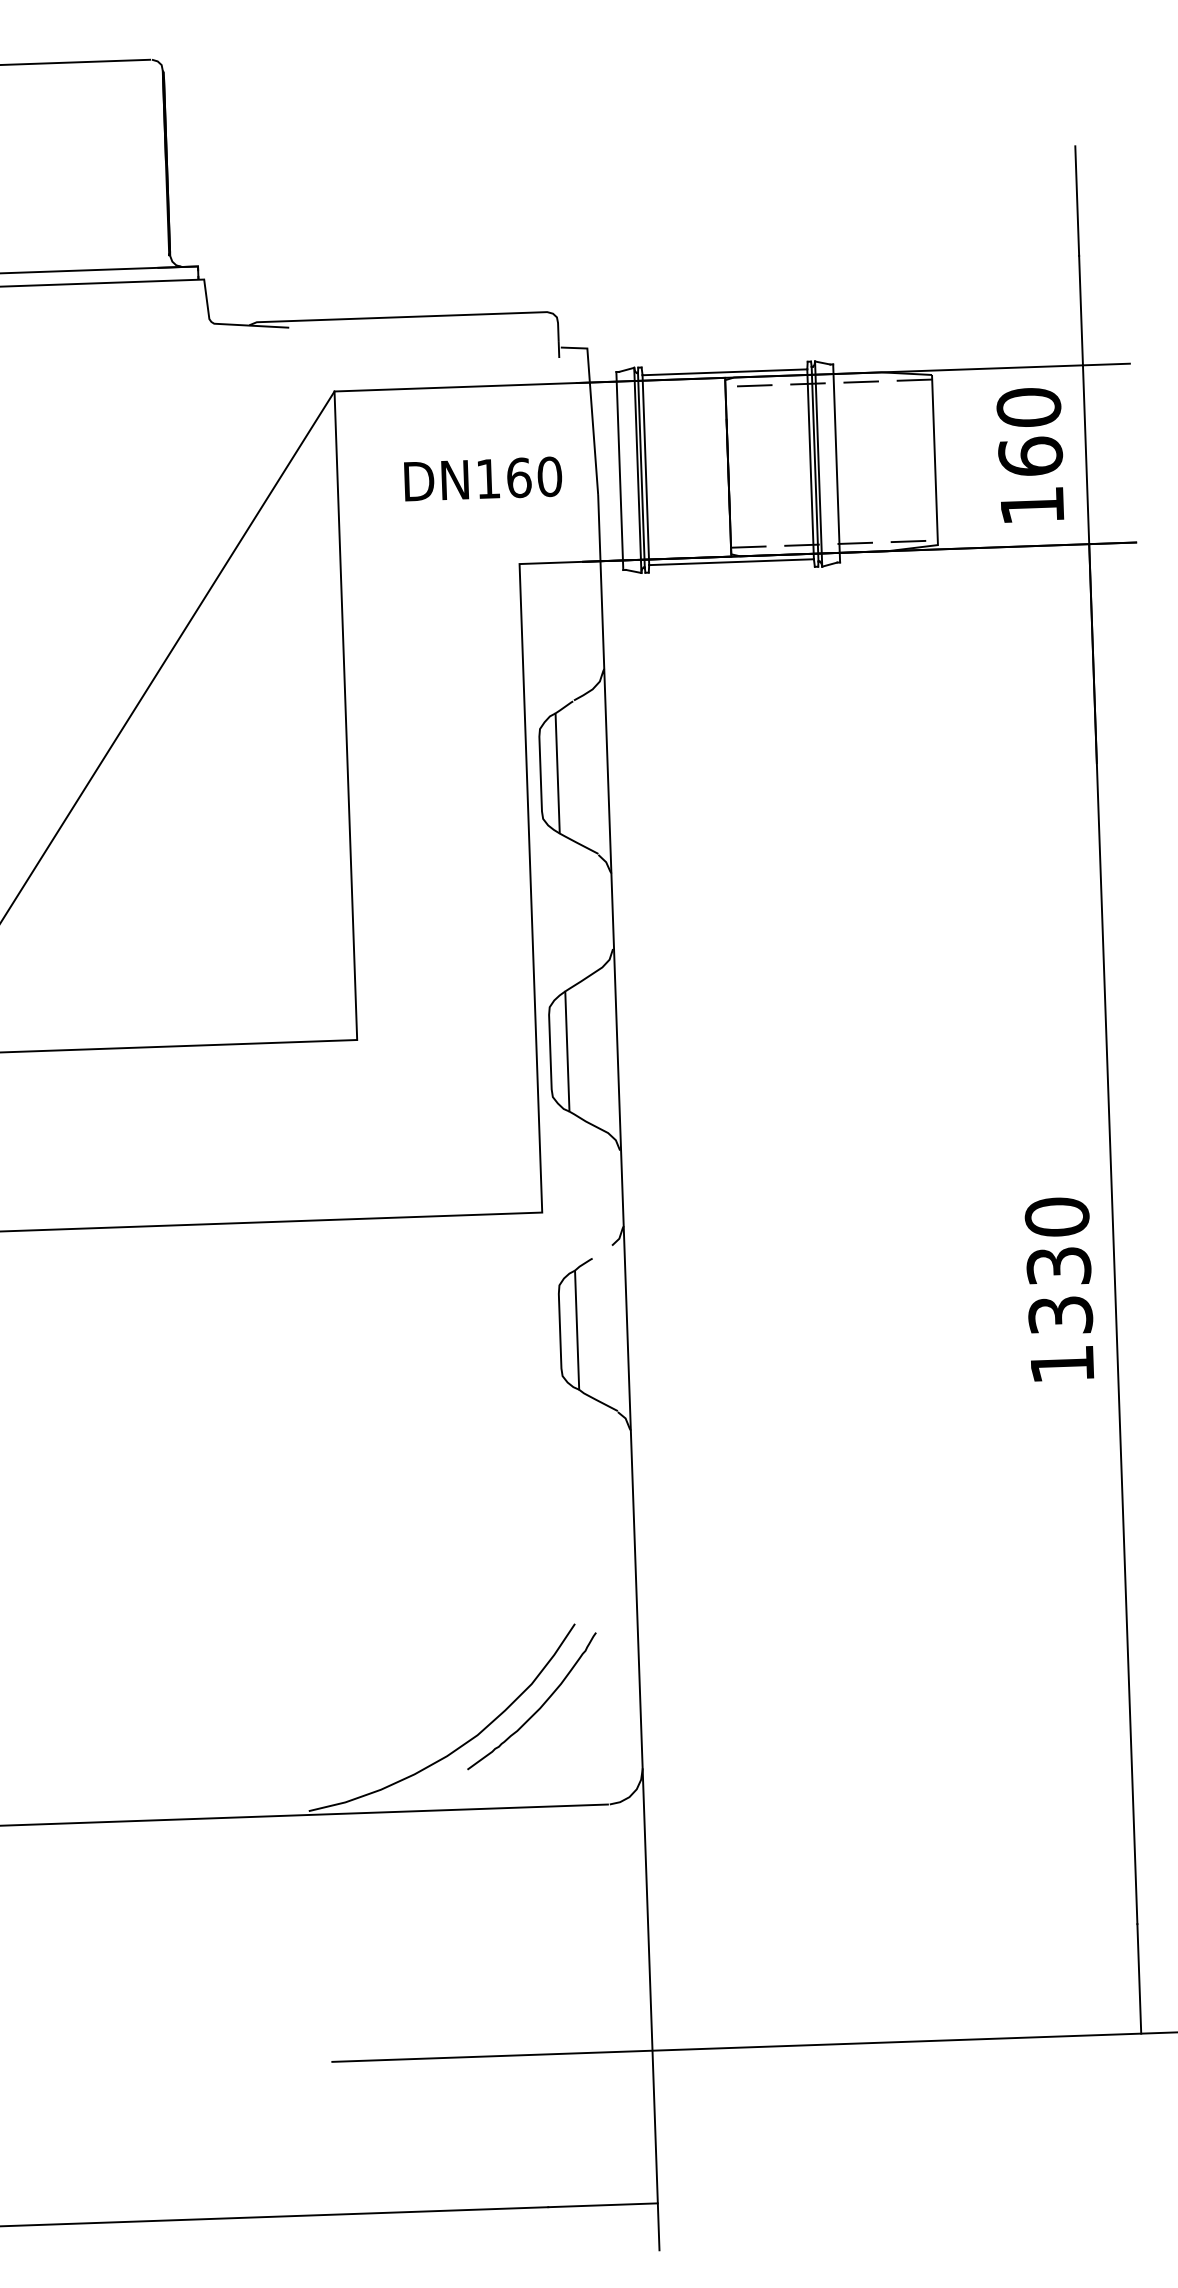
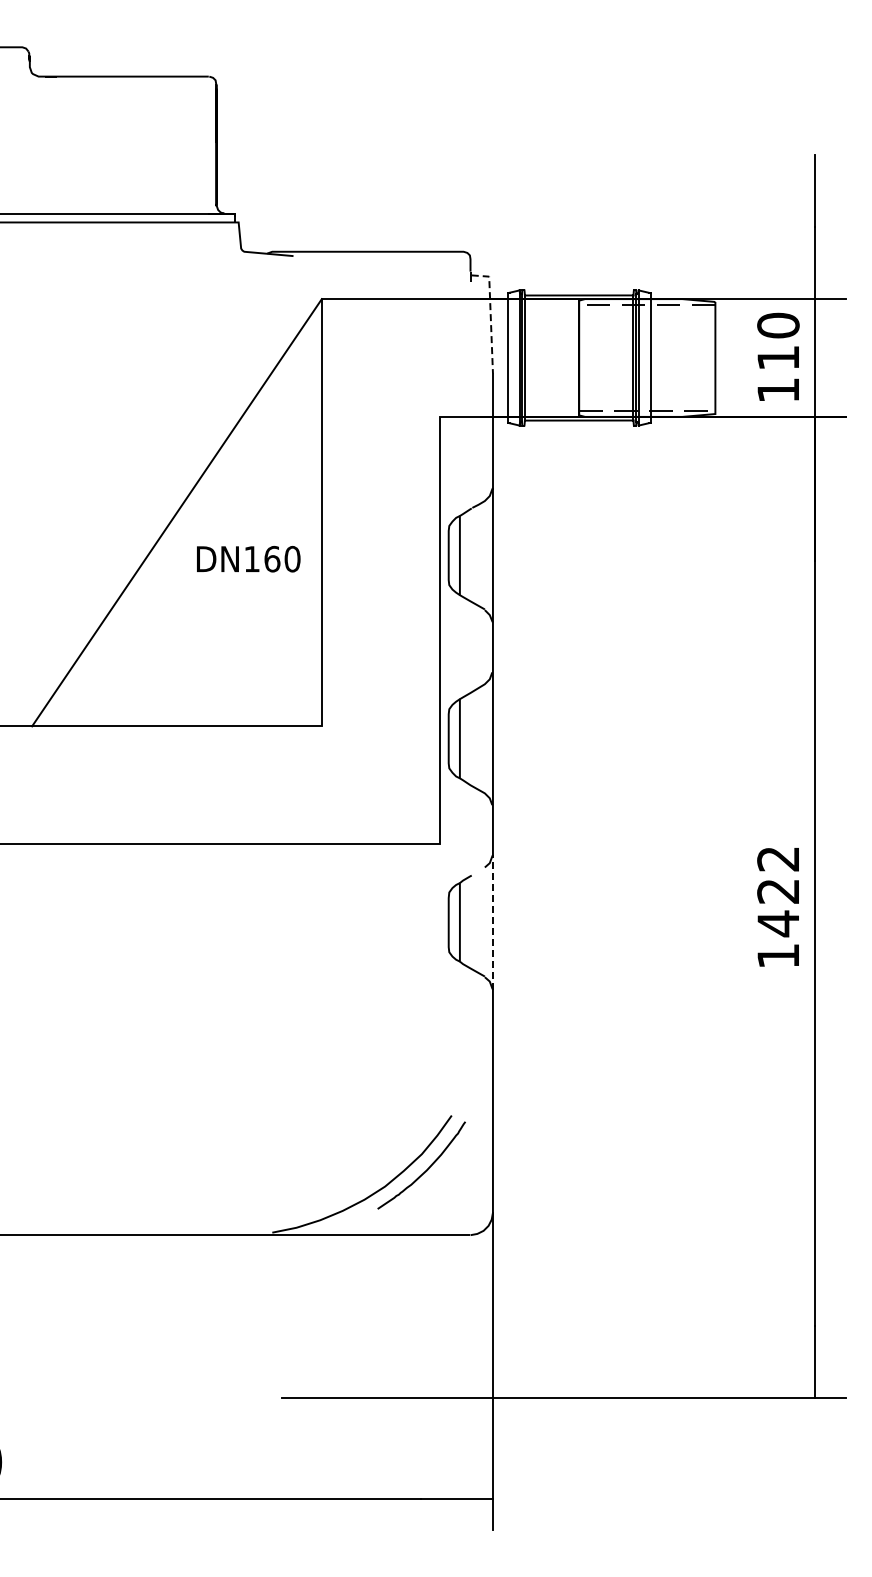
line: (591, 407) -> (490, 315), solid -> dashed
text: (1030, 455) -> (778, 357), 160 -> 110
text: (482, 479) -> (248, 559), moved
text: (1059, 1266) -> (778, 891), 1330 -> 1422
line: (626, 1327) -> (492, 921), solid -> dashed

